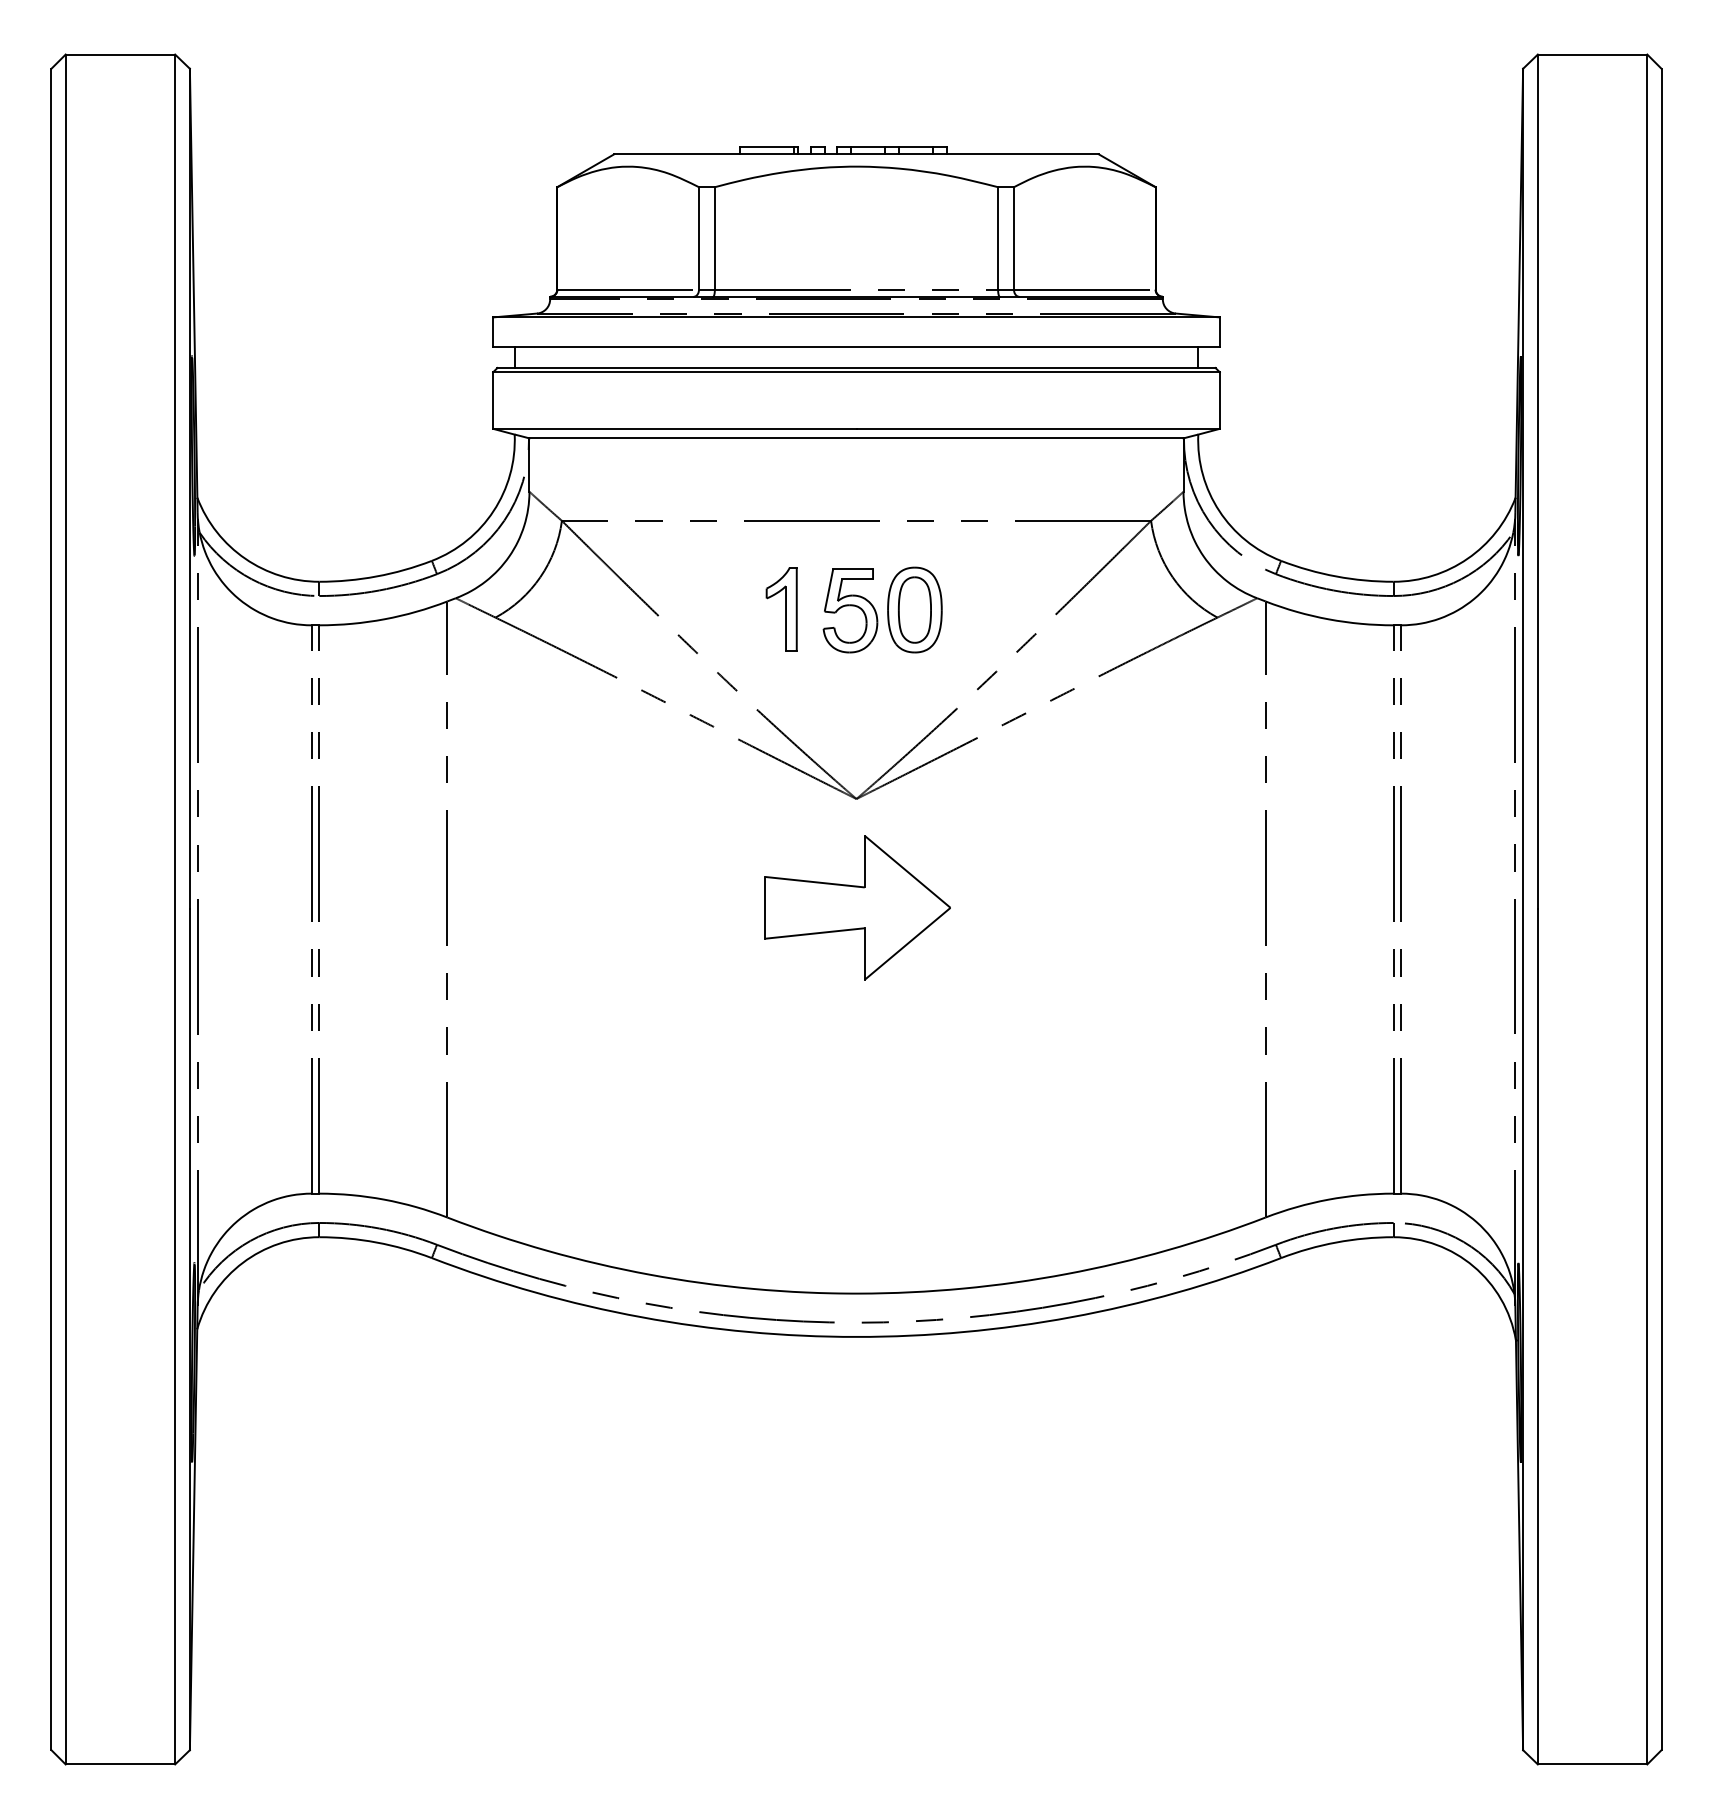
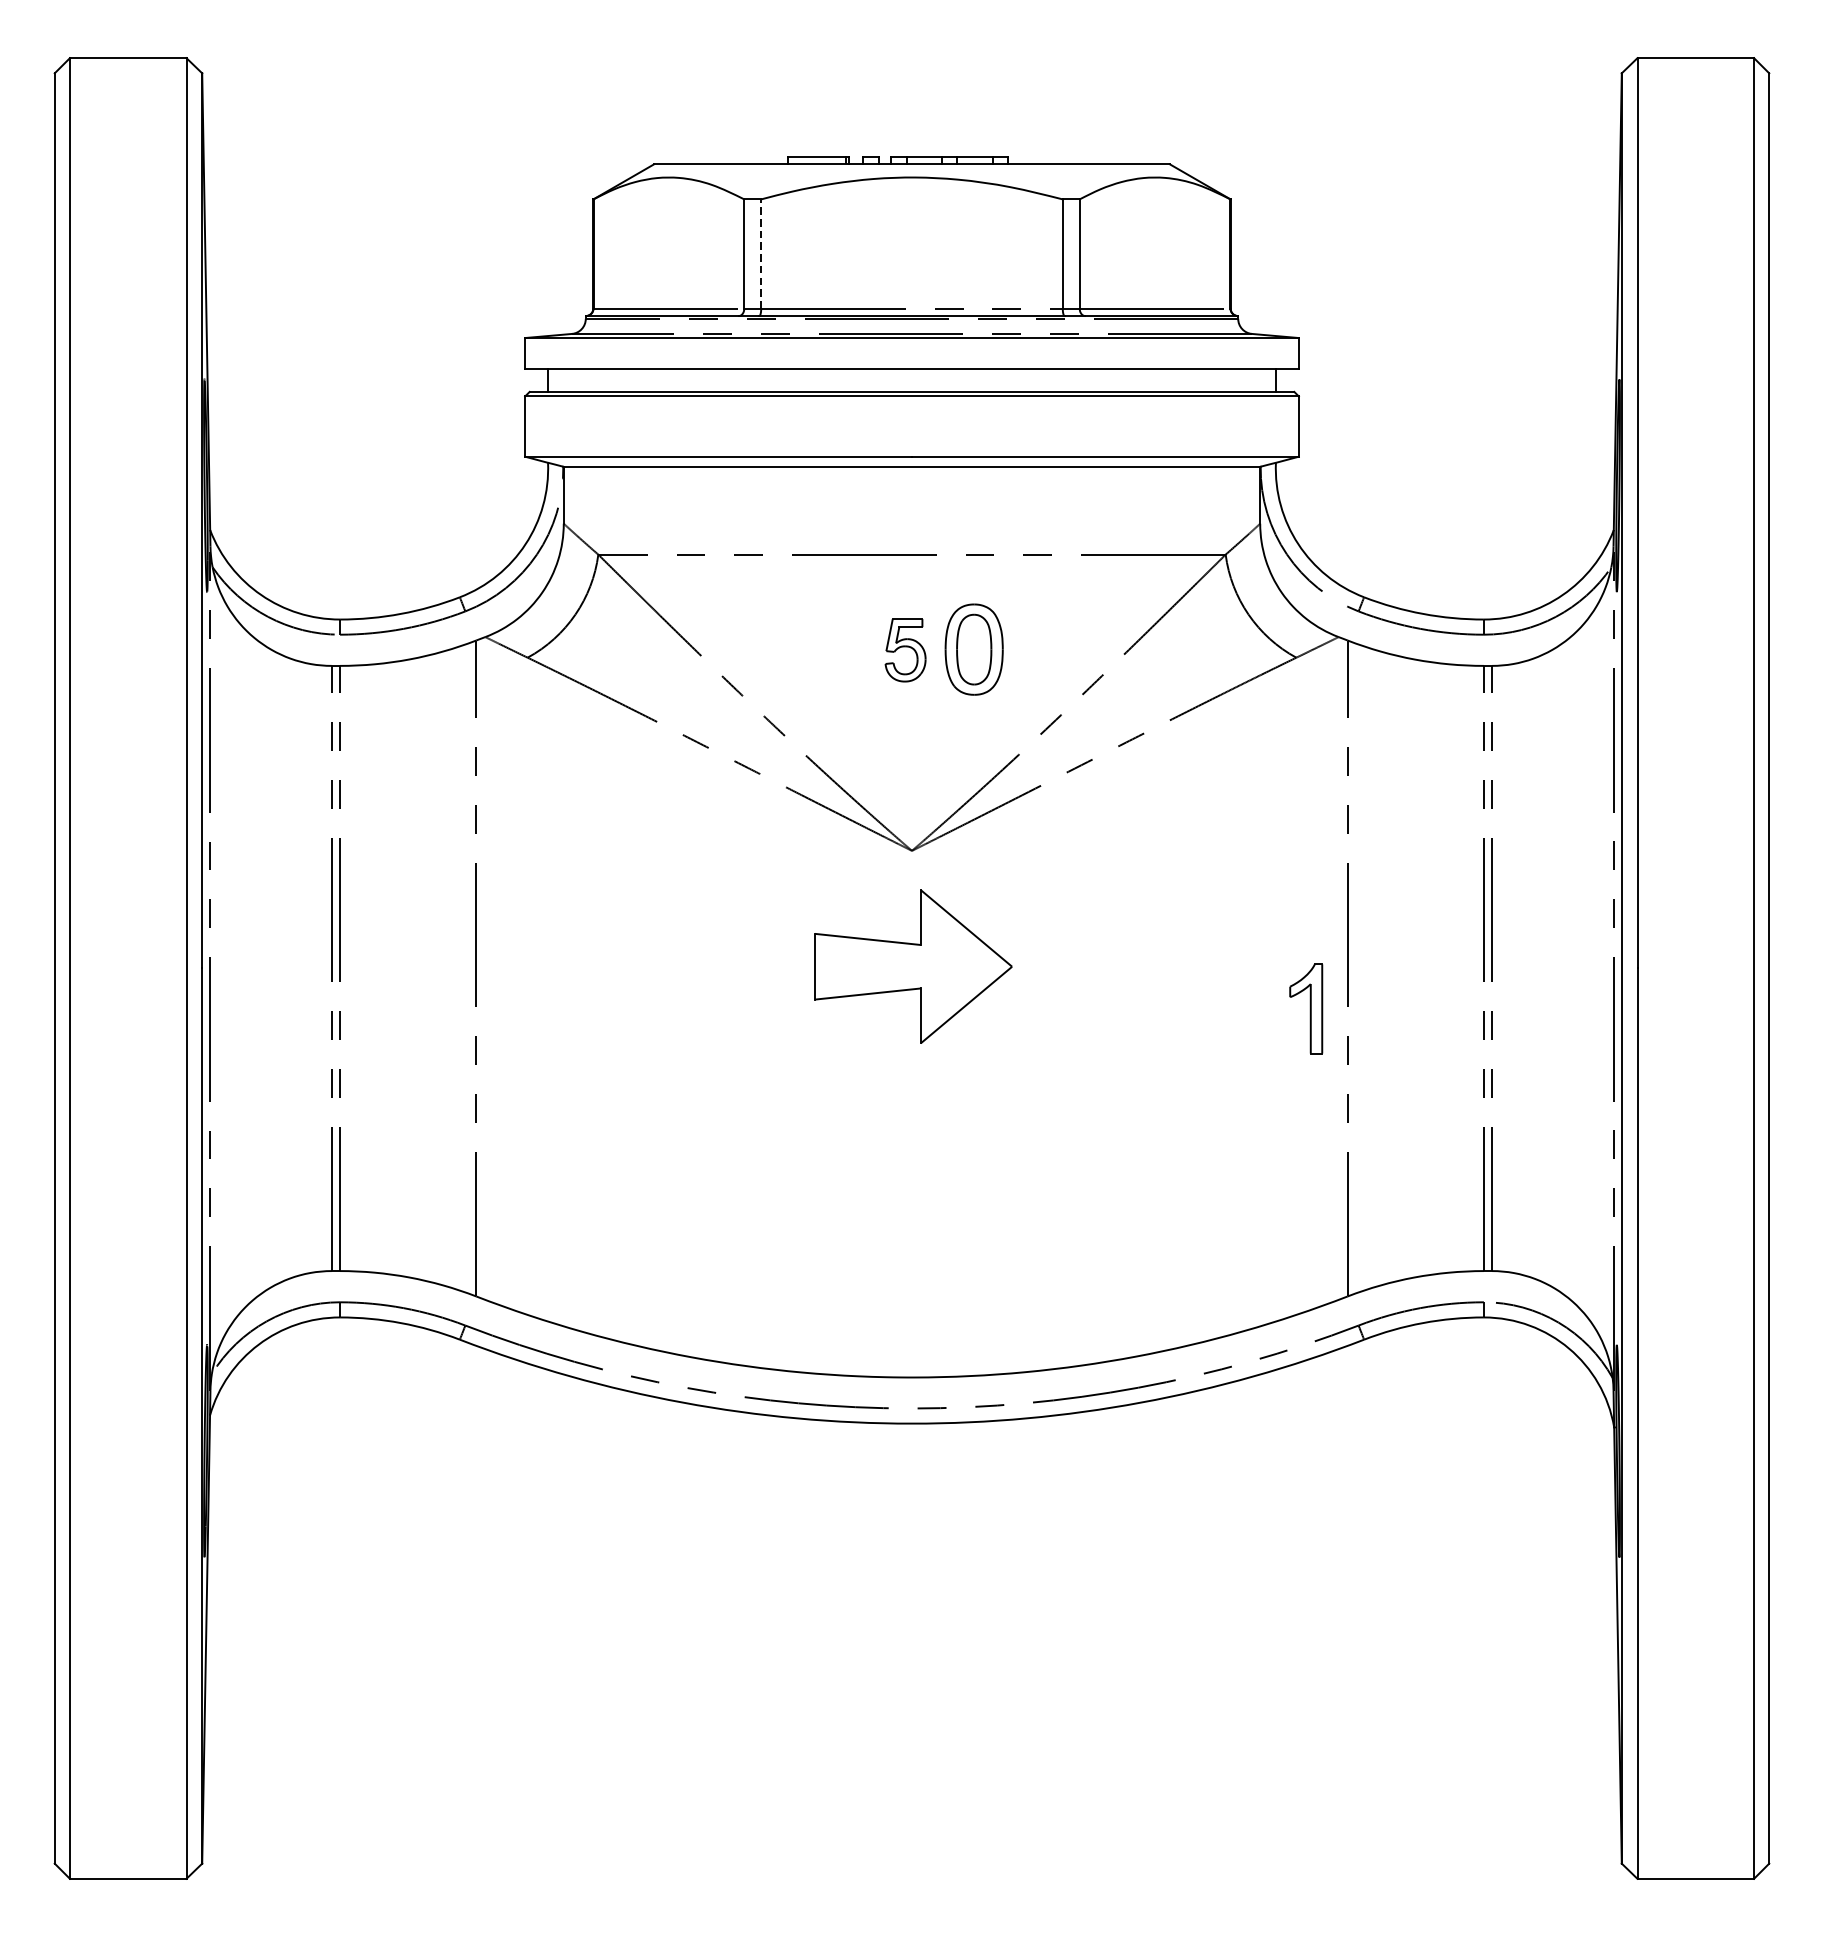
line: (714, 237) -> (760, 252), solid -> dashed
part: (781, 609) -> (1305, 1008), moved
part: (850, 610) -> (905, 650), size x0.7

